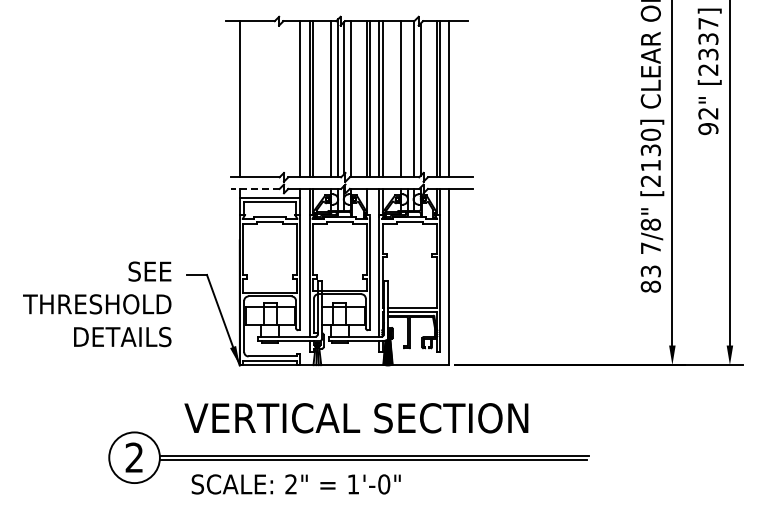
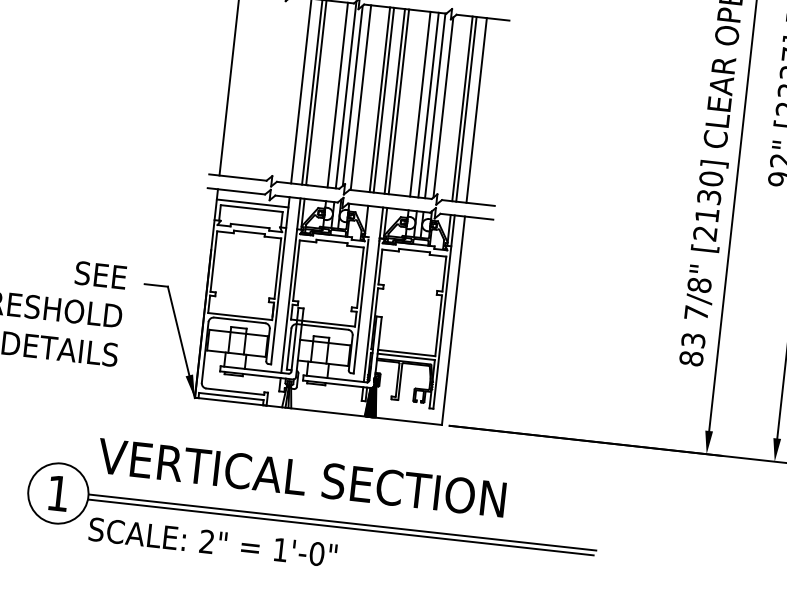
line: (407, 99) -> (427, 105), added
line: (254, 188) -> (235, 190), dashed -> solid
text: (356, 418) -> (301, 478), moved
text: (133, 457) -> (57, 493), 2 -> 1
text: (295, 484) -> (212, 542), moved

